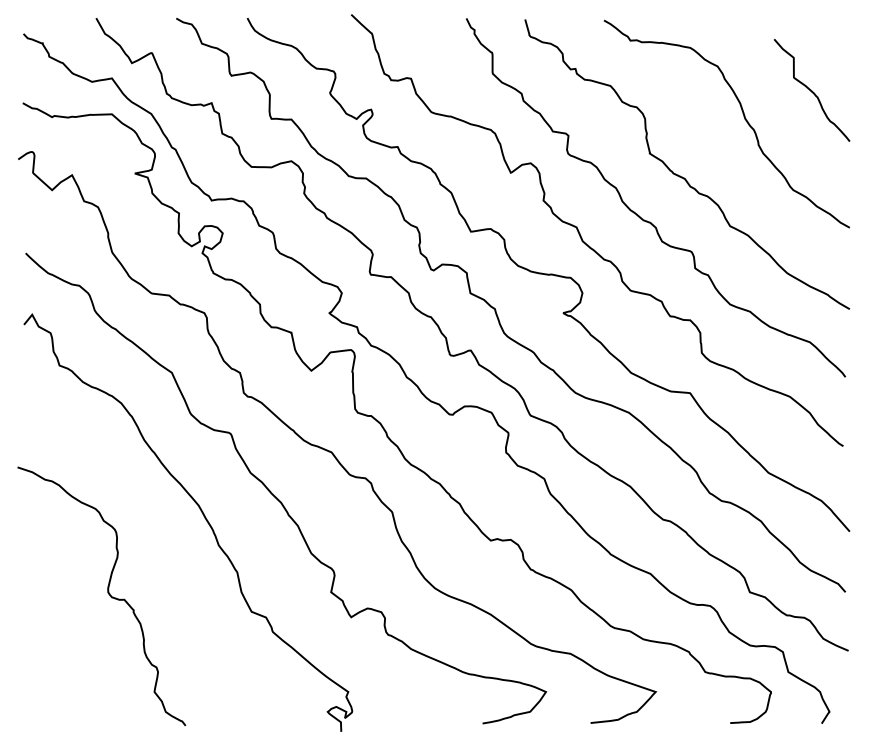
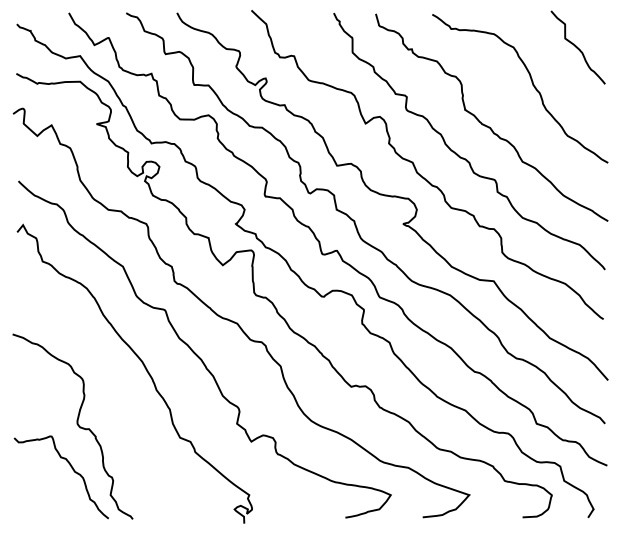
curve: (811, 90) -> (577, 47), moved
curve: (99, 654) -> (71, 468), added

